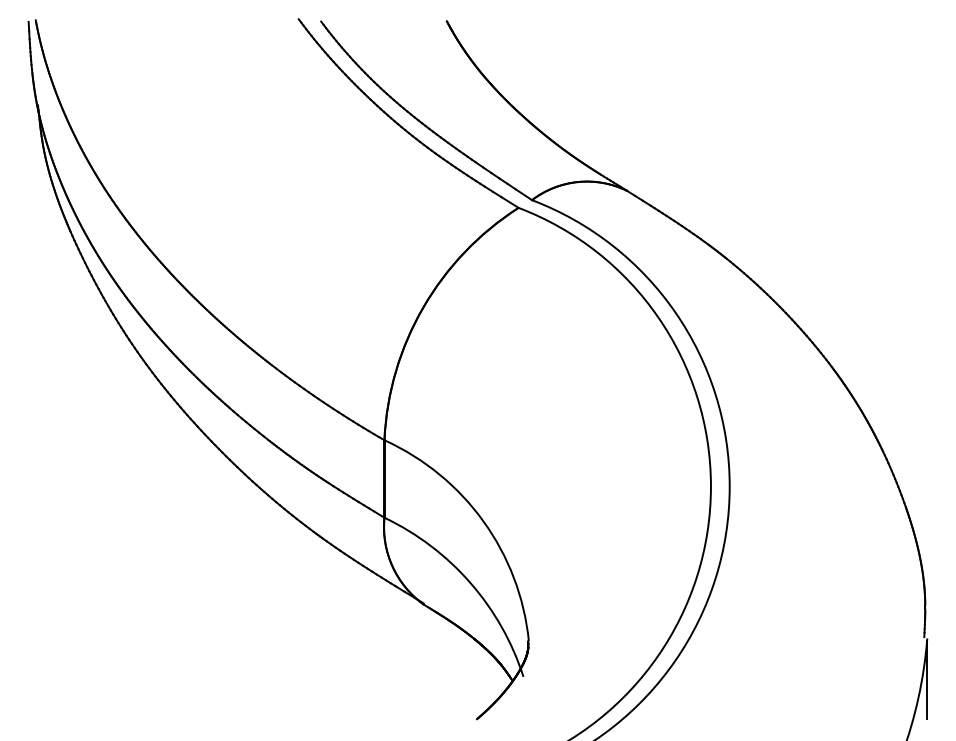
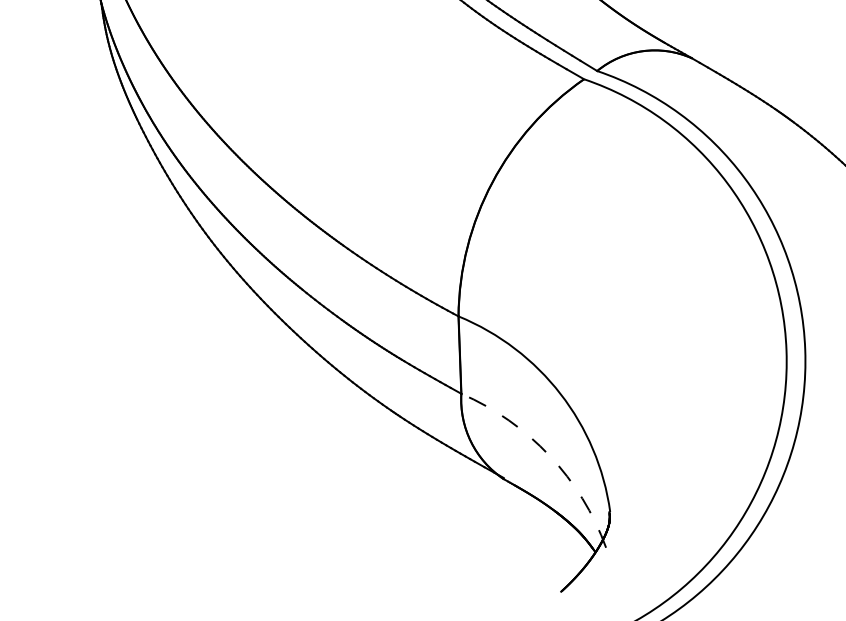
arc: (470, 582) -> (549, 455), solid -> dashed

